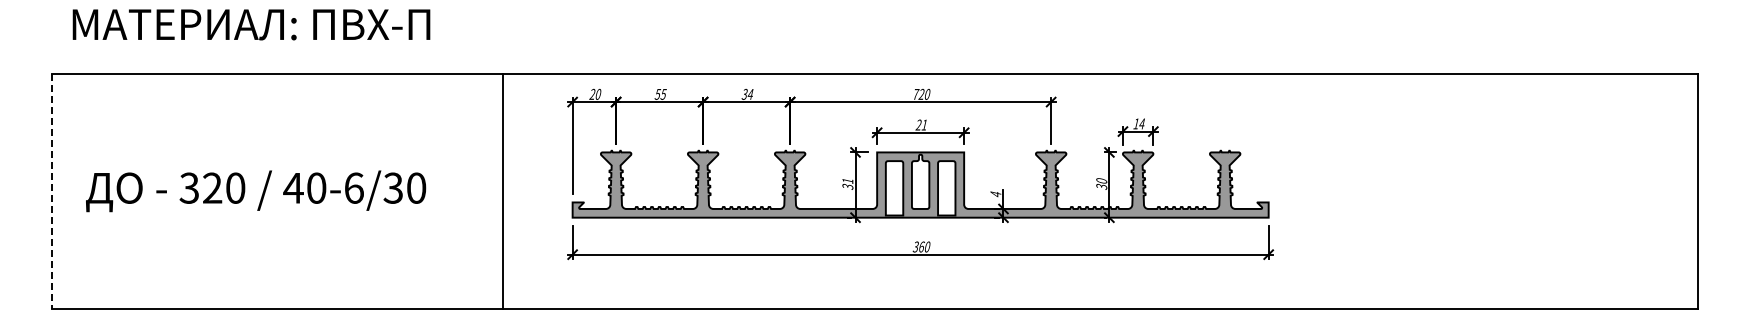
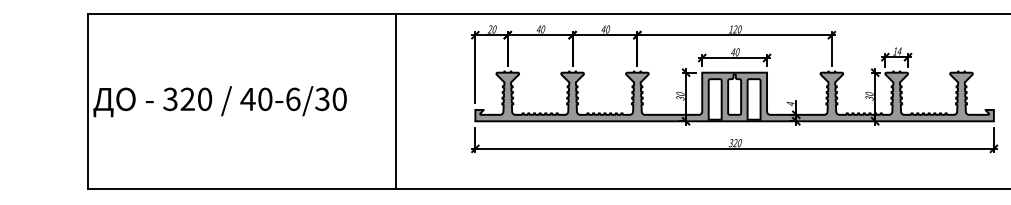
text: (747, 93) -> (605, 28), 34 -> 40
text: (660, 94) -> (540, 29), 55 -> 40
text: (916, 94) -> (731, 29), 720 -> 120
text: (921, 124) -> (735, 51), 21 -> 40
text: (847, 180) -> (680, 93), 31 -> 30
line: (502, 190) -> (395, 101), moved
line: (52, 191) -> (87, 101), dashed -> solid
text: (256, 191) -> (220, 101), moved
text: (921, 246) -> (735, 142), 360 -> 320

